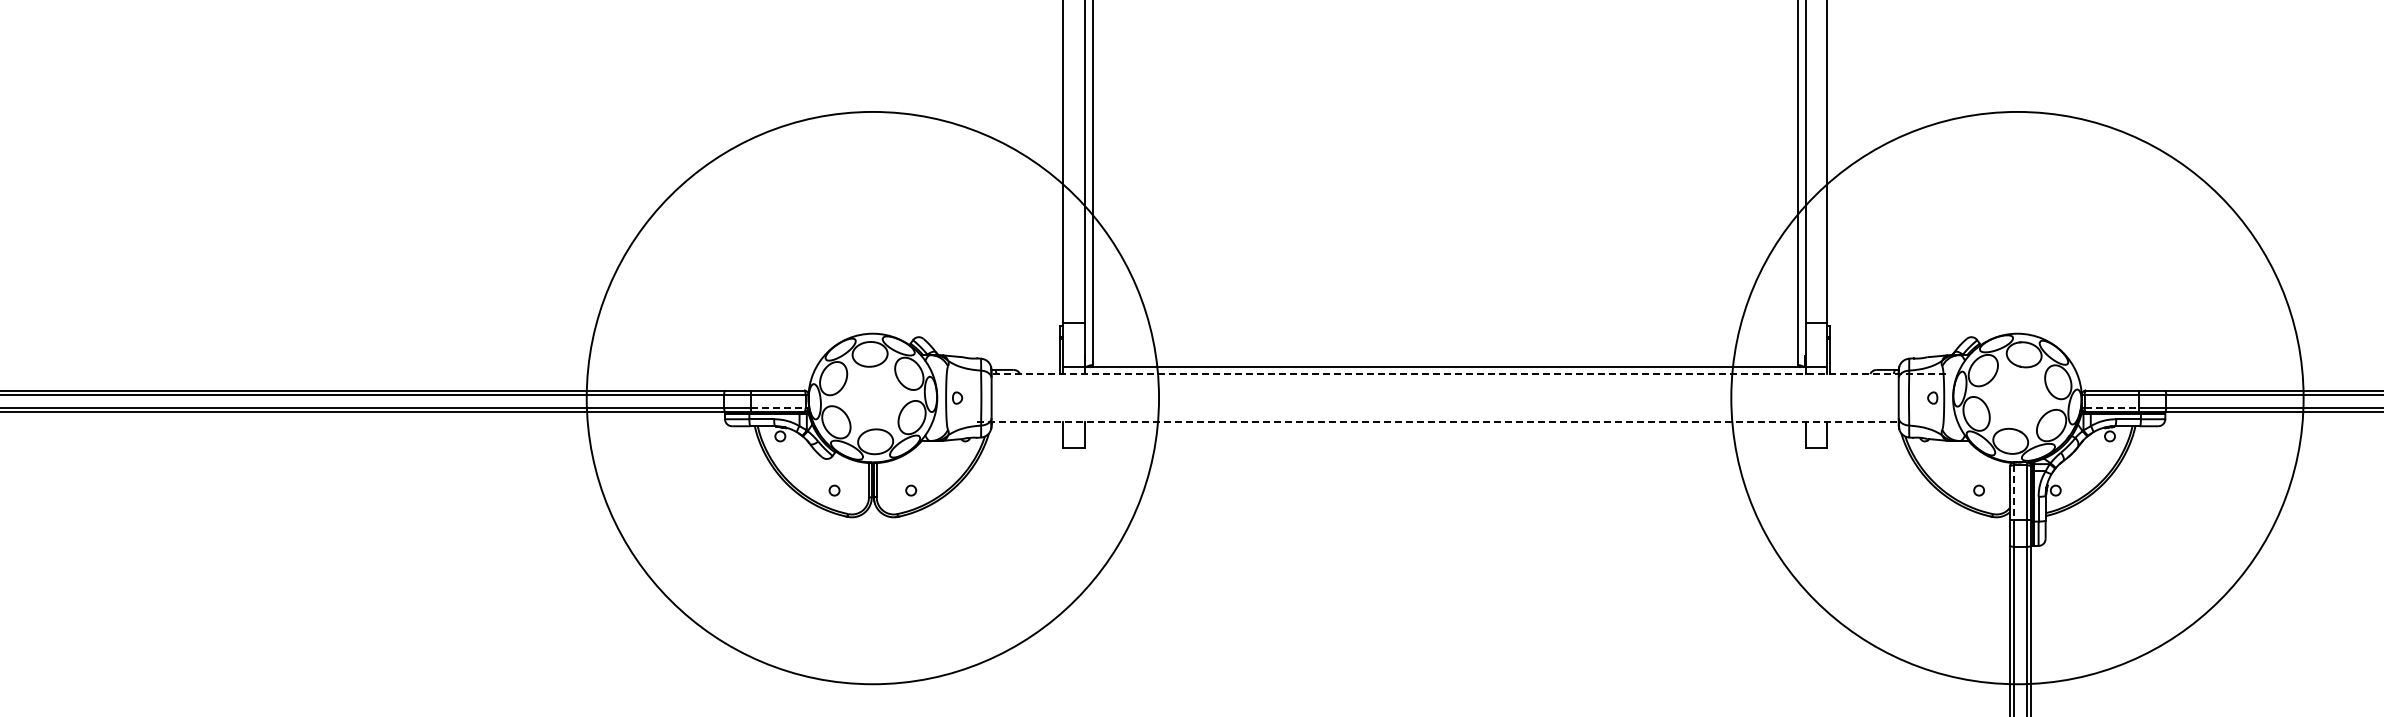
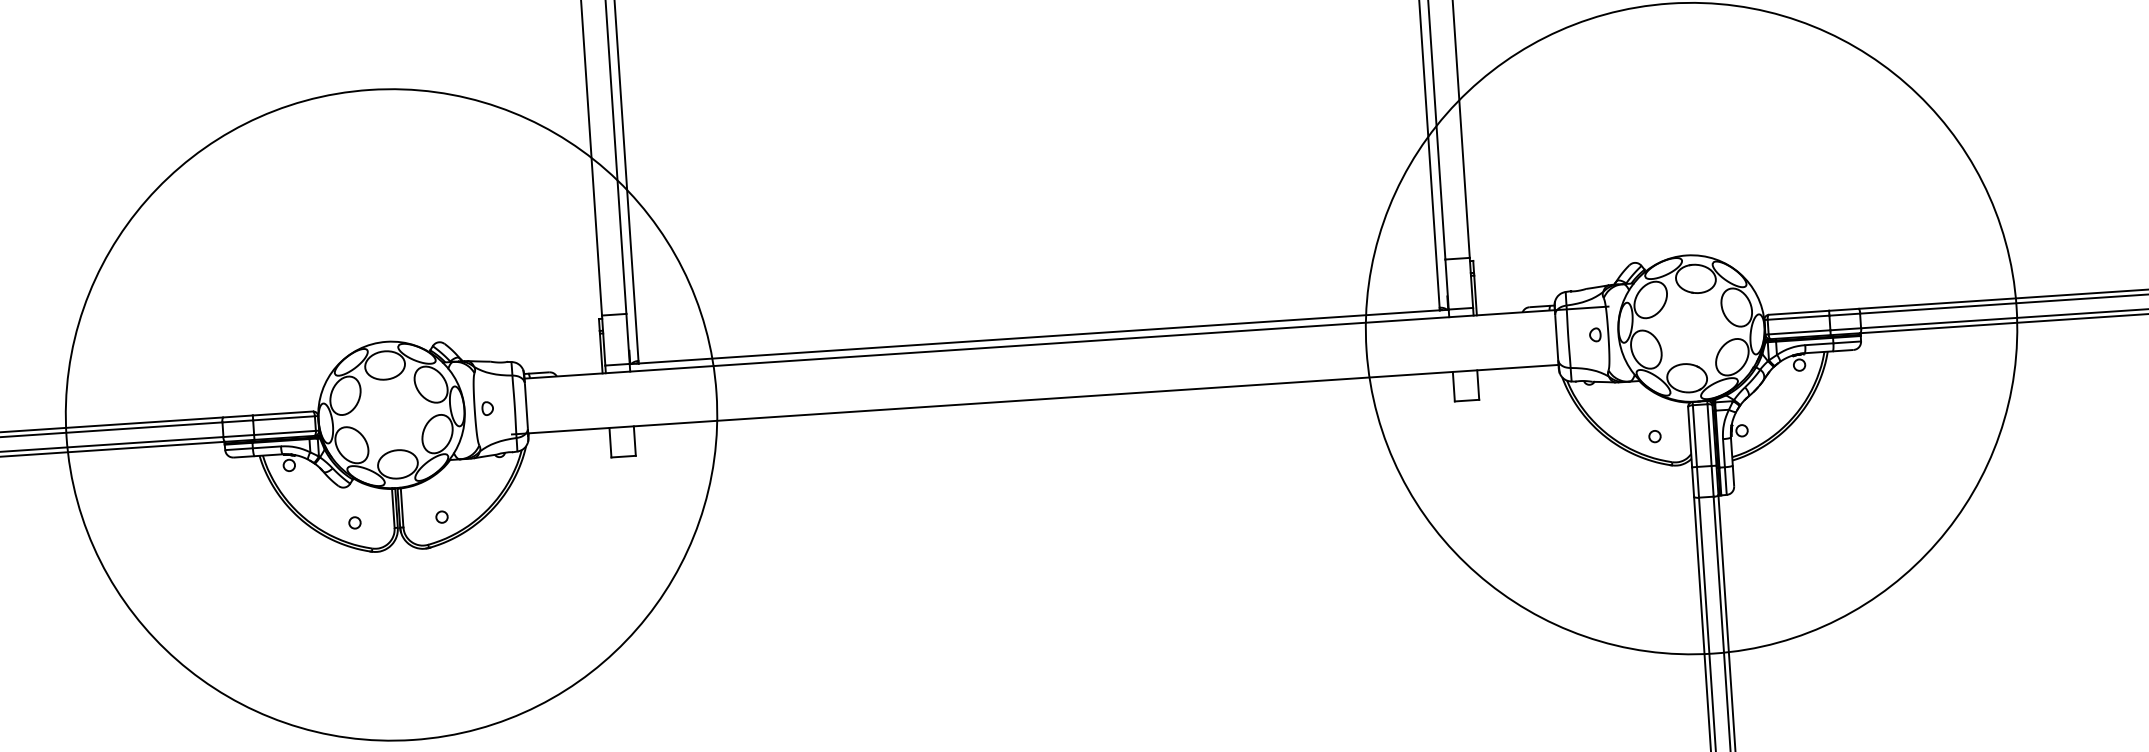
line: (1468, 373) -> (1066, 342), dashed -> solid
line: (778, 407) -> (285, 432), dashed -> solid
line: (2112, 407) -> (1800, 332), dashed -> solid
line: (1438, 422) -> (1035, 399), dashed -> solid
line: (2014, 493) -> (1695, 437), dashed -> solid

